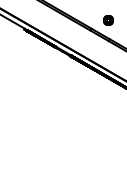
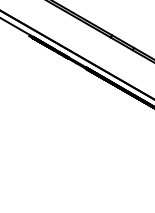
part: (108, 20) -> (132, 24), removed

